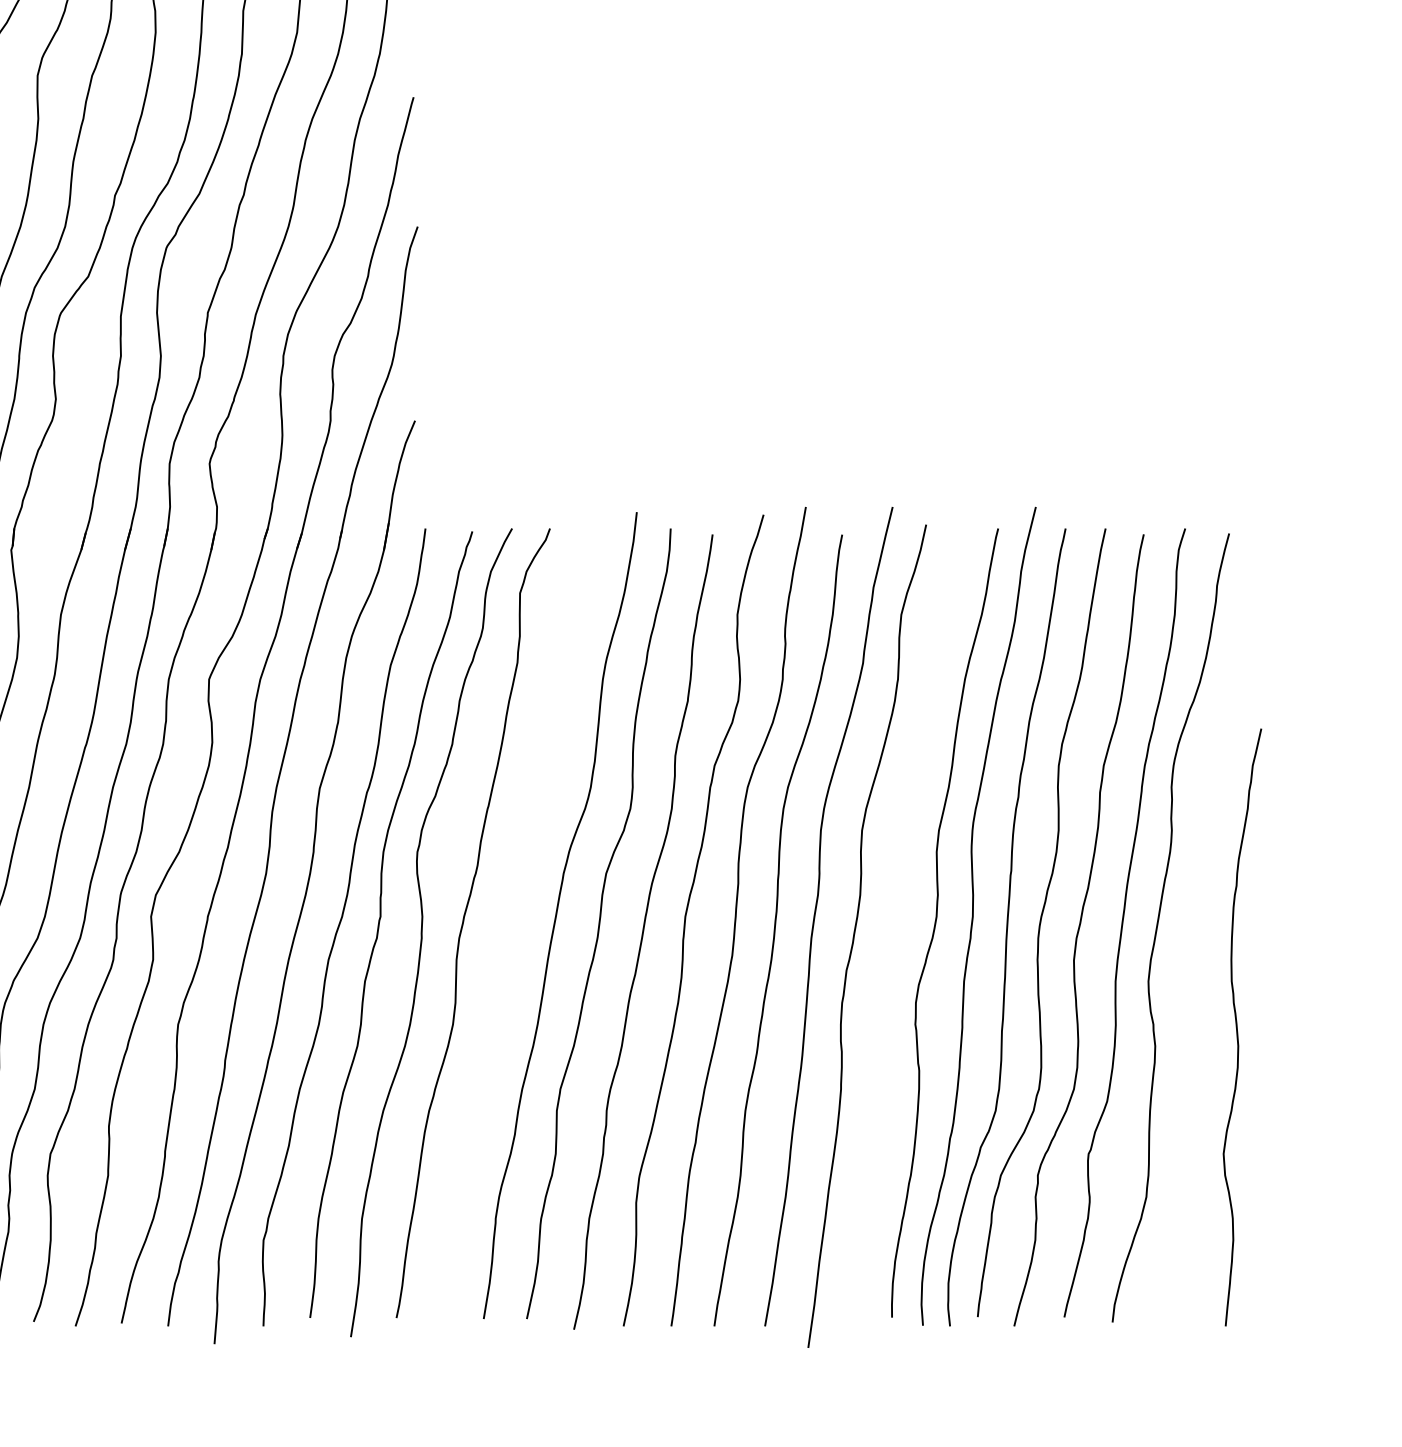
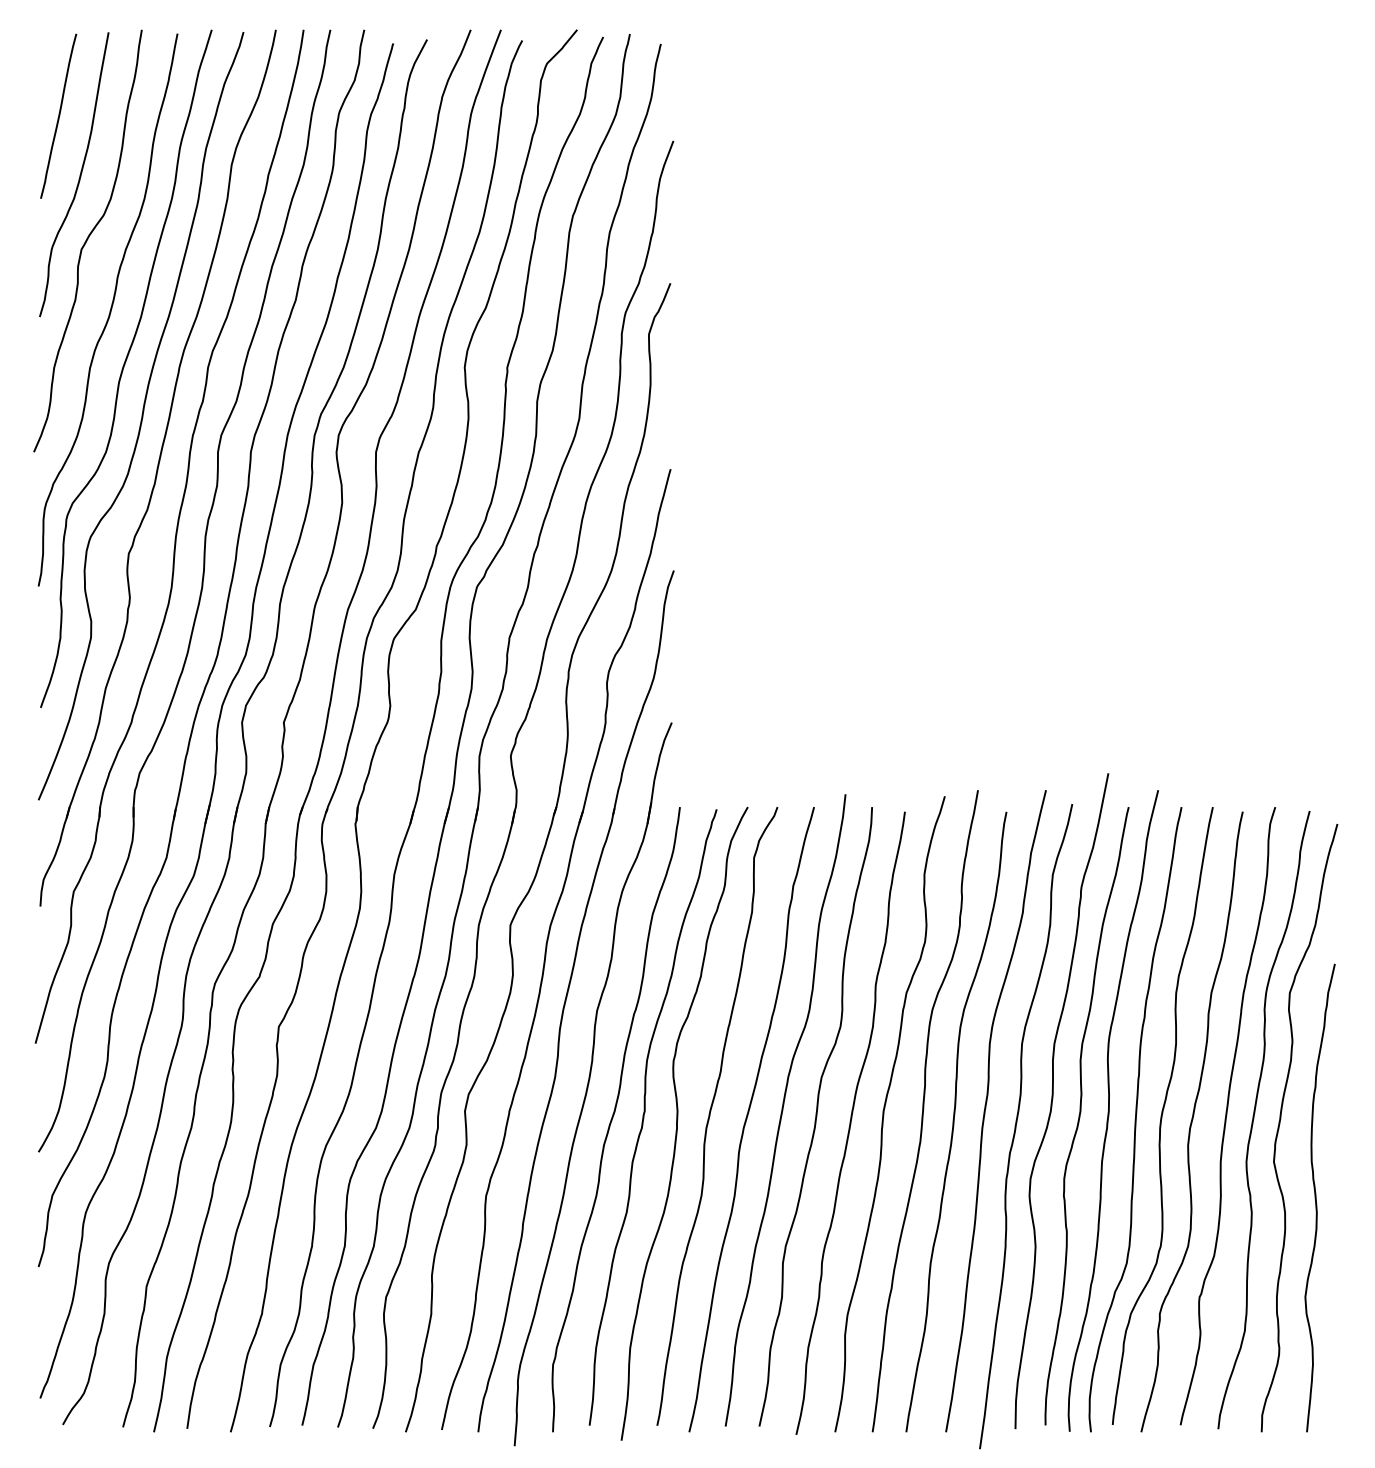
curve: (902, 901) -> (1053, 1099), added
curve: (511, 927) -> (747, 1119), added
curve: (1191, 933) -> (1280, 1124), added

